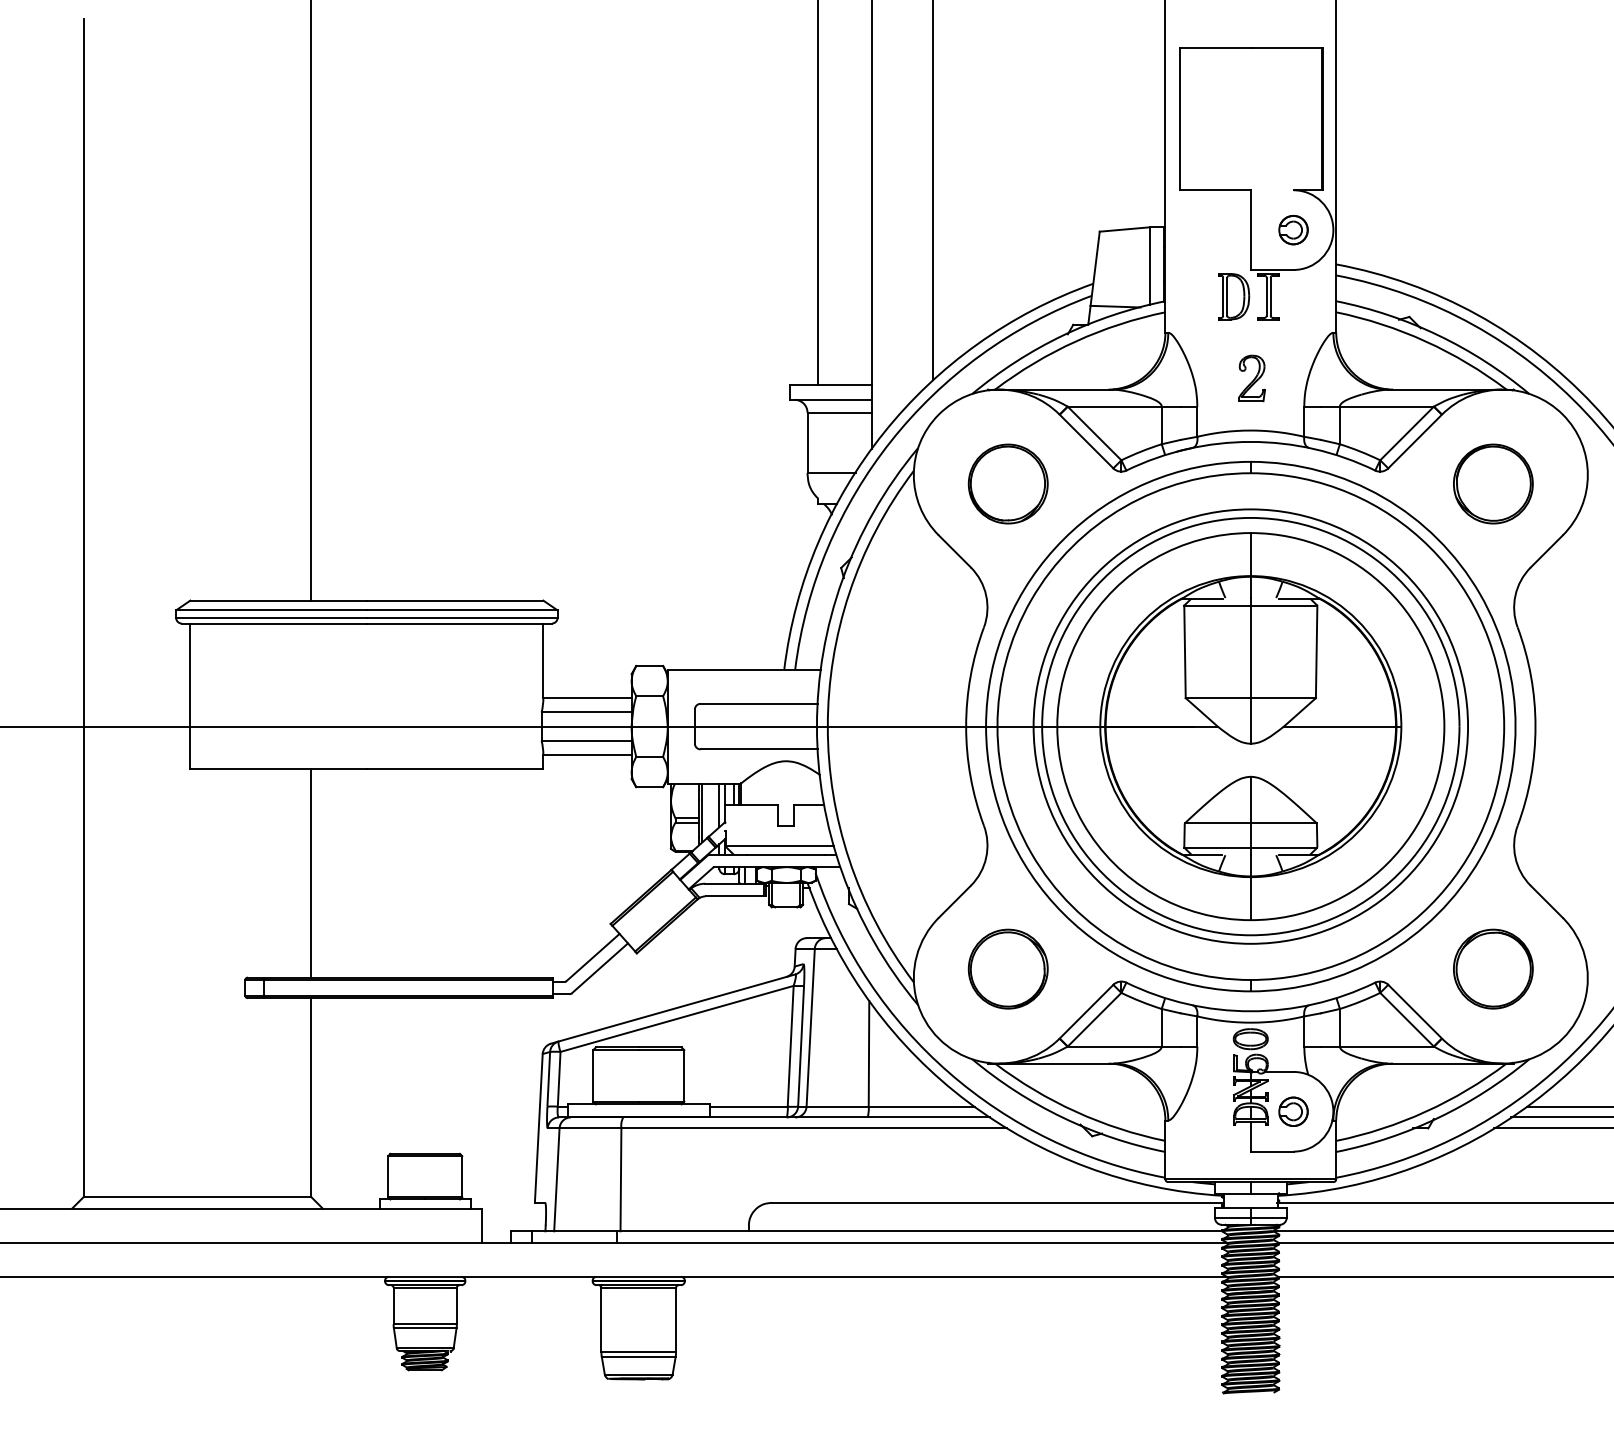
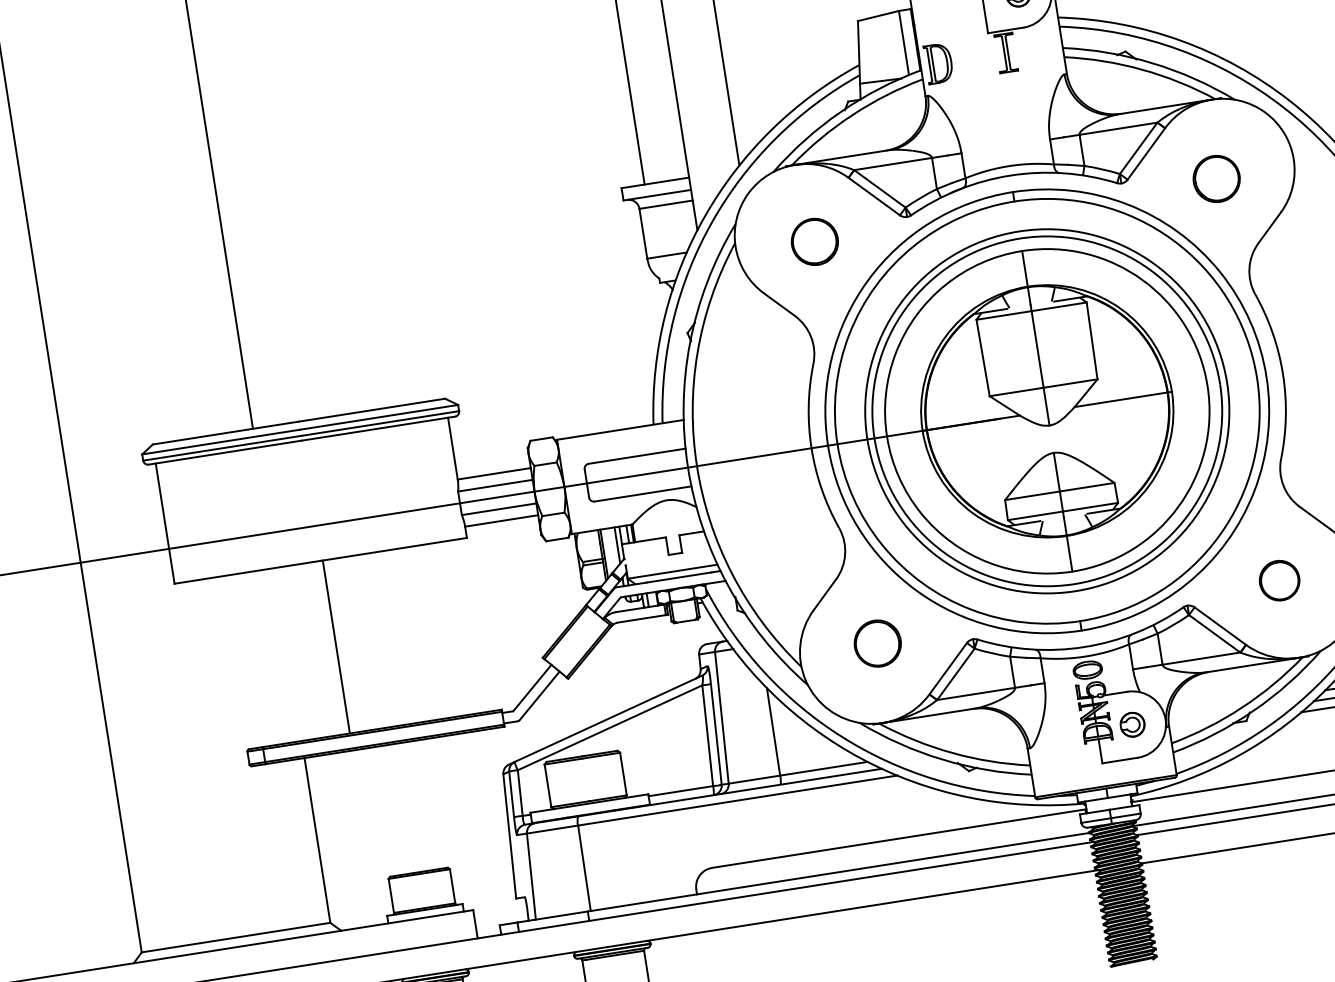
part: (1234, 296) -> (939, 63), moved
part: (1251, 378) -> (1002, 122), removed
part: (1007, 483) -> (814, 241), size x0.7
part: (1493, 483) -> (1216, 178), size x0.7
line: (311, 872) -> (336, 646), moved
part: (1007, 968) -> (877, 643), size x0.7
part: (1493, 968) -> (1279, 580), size x0.6

